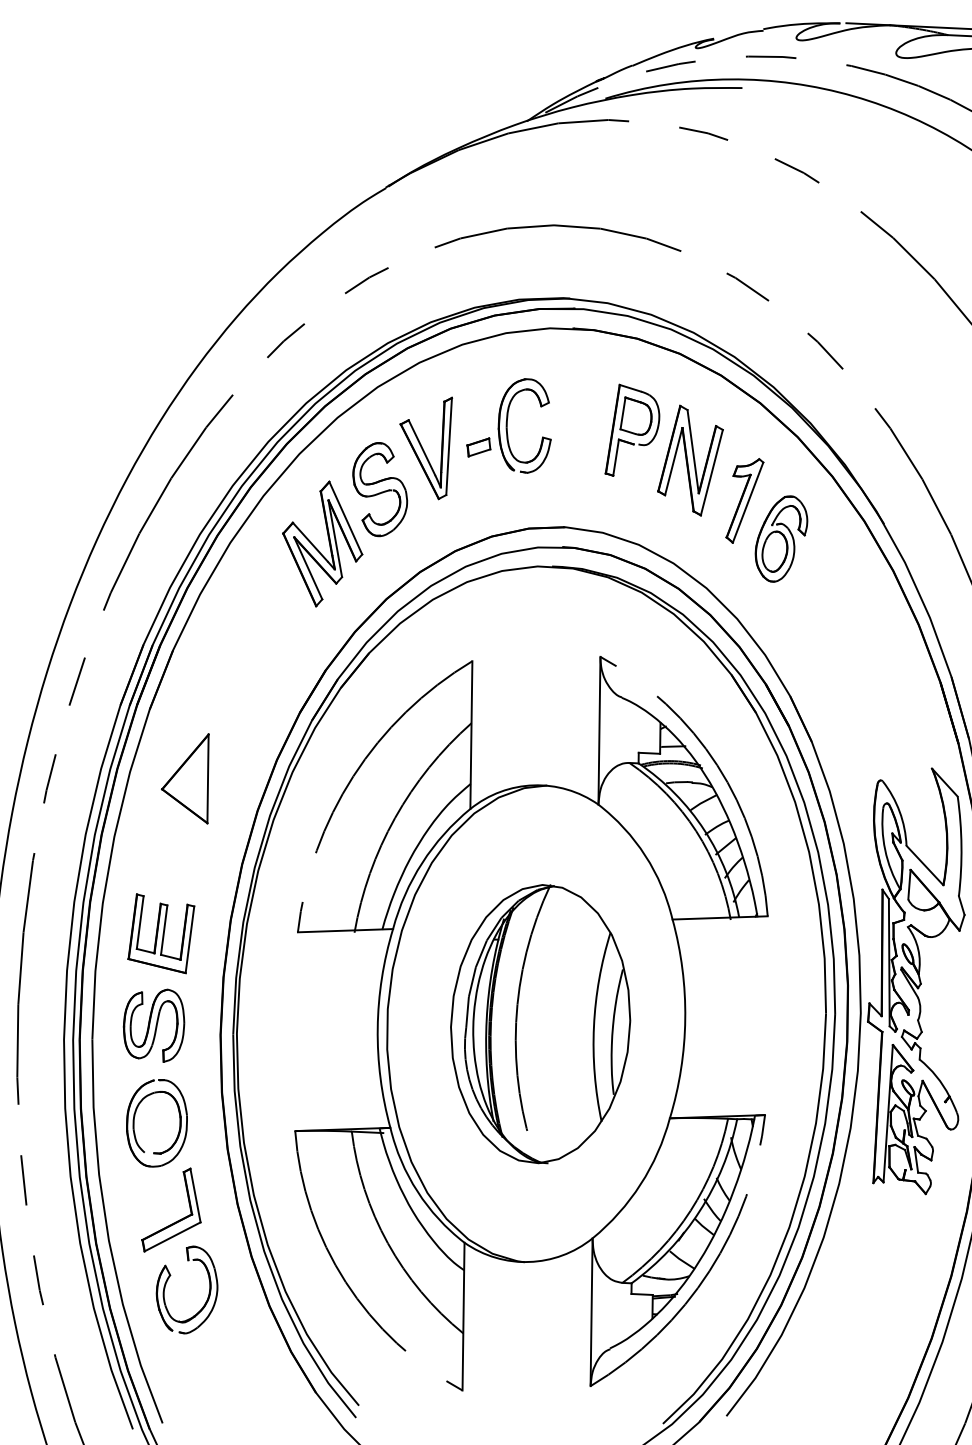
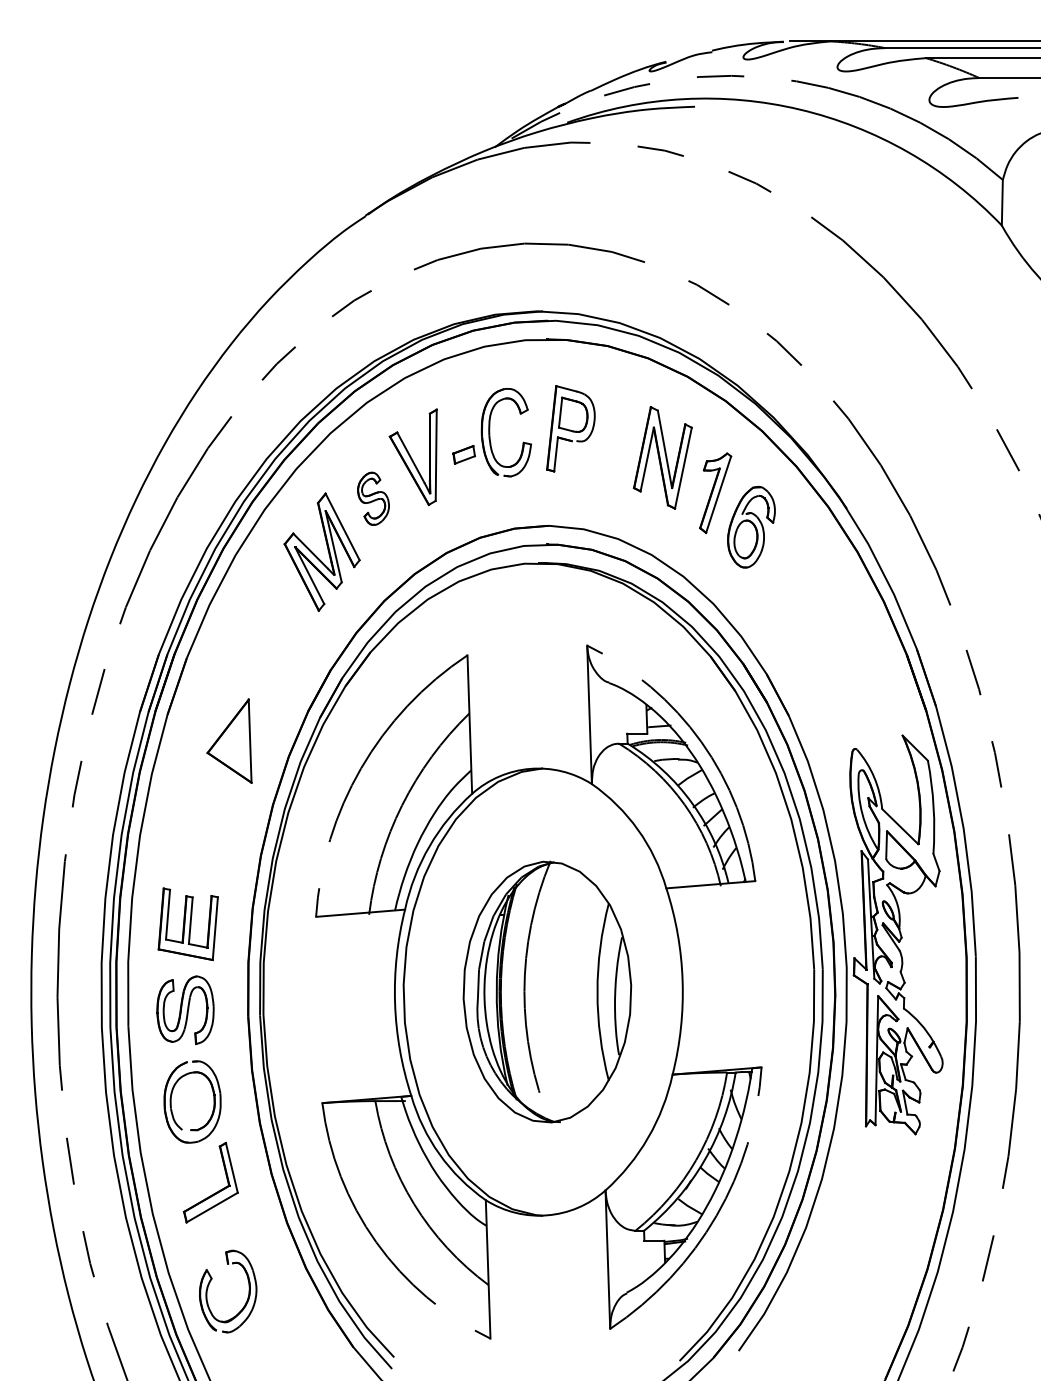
part: (632, 430) -> (570, 428), moved
part: (380, 489) -> (373, 498), size x0.6
part: (186, 777) -> (229, 740), moved
part: (167, 1282) -> (209, 1285), moved

